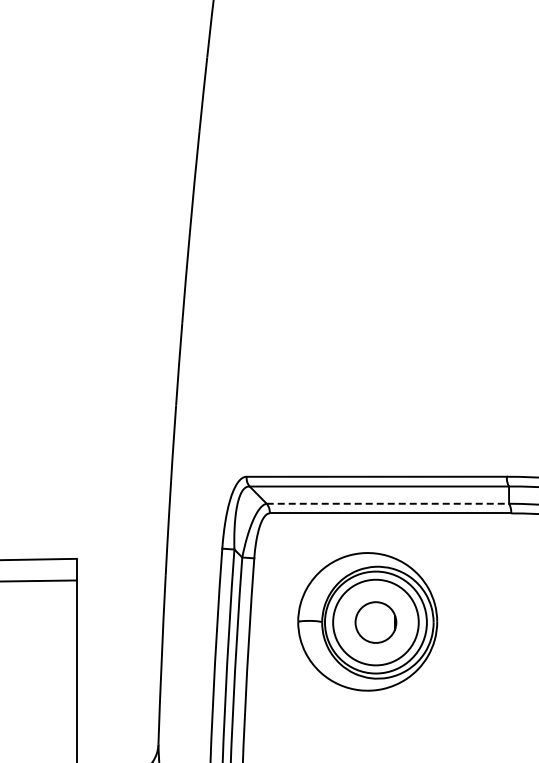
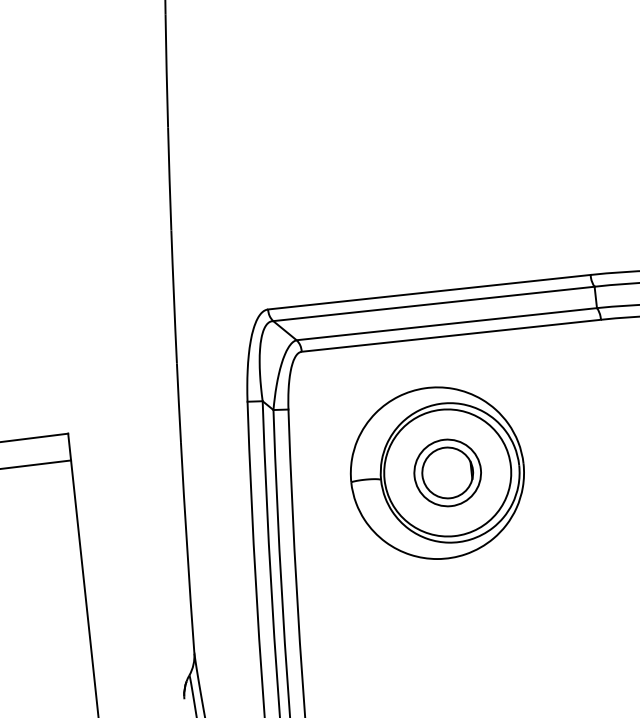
line: (388, 503) -> (447, 323), dashed -> solid
circle: (375, 622) -> (447, 472), size x0.62

